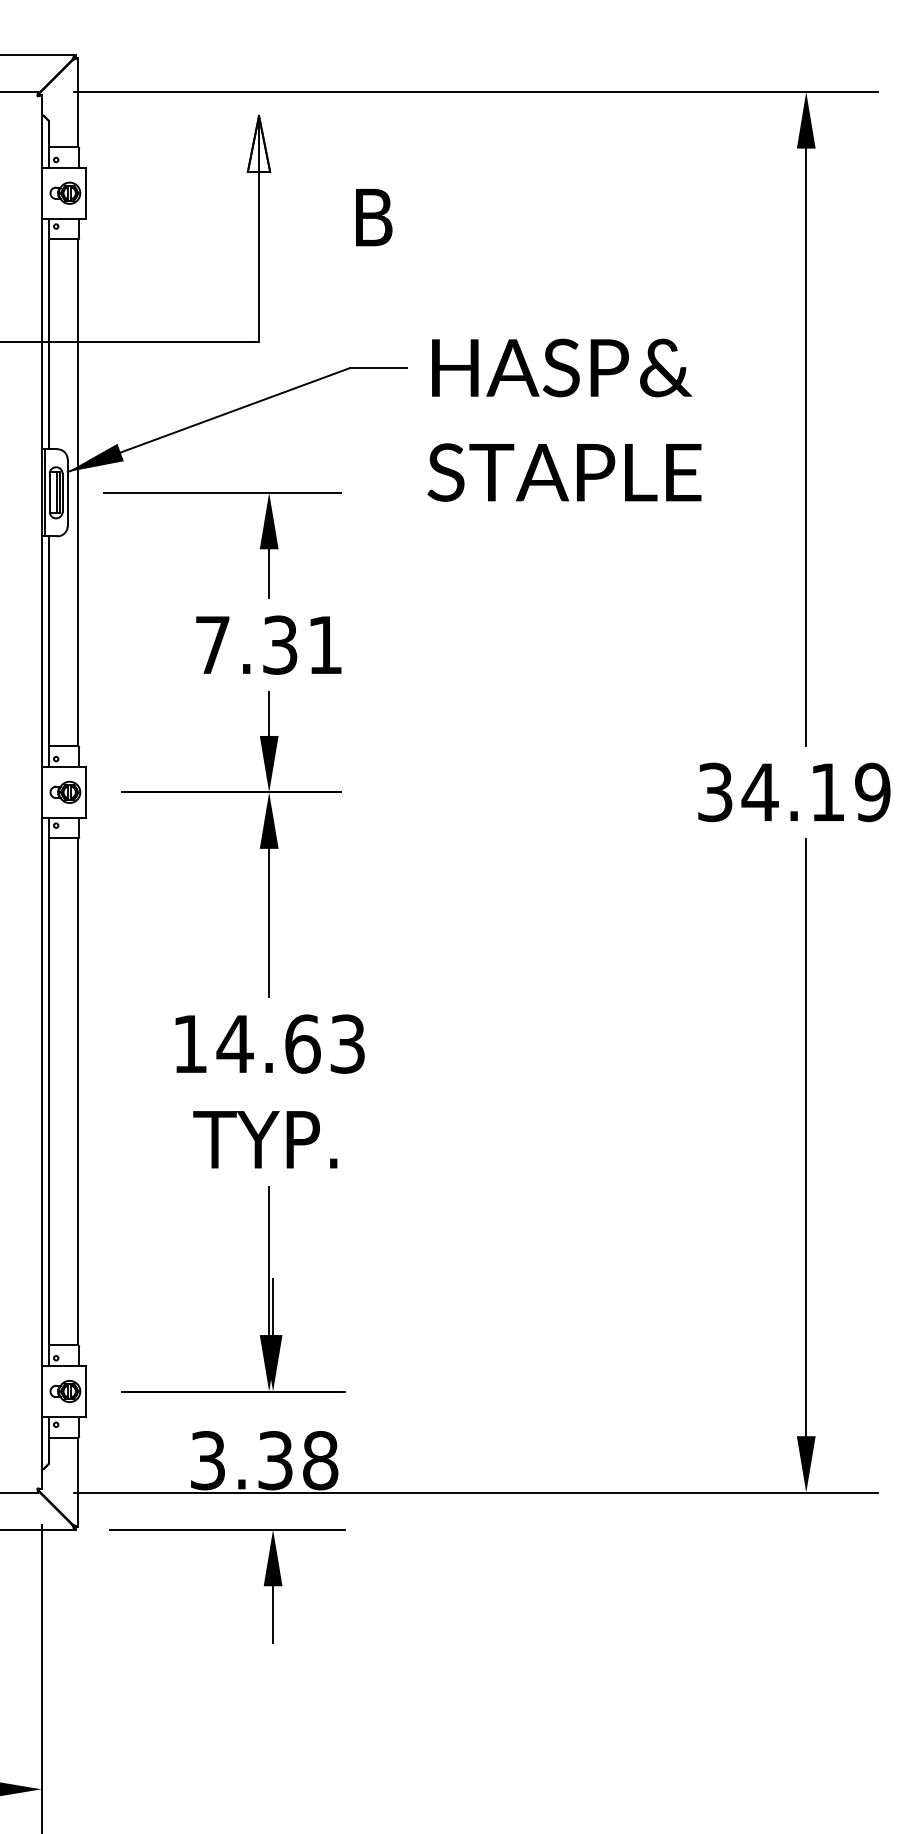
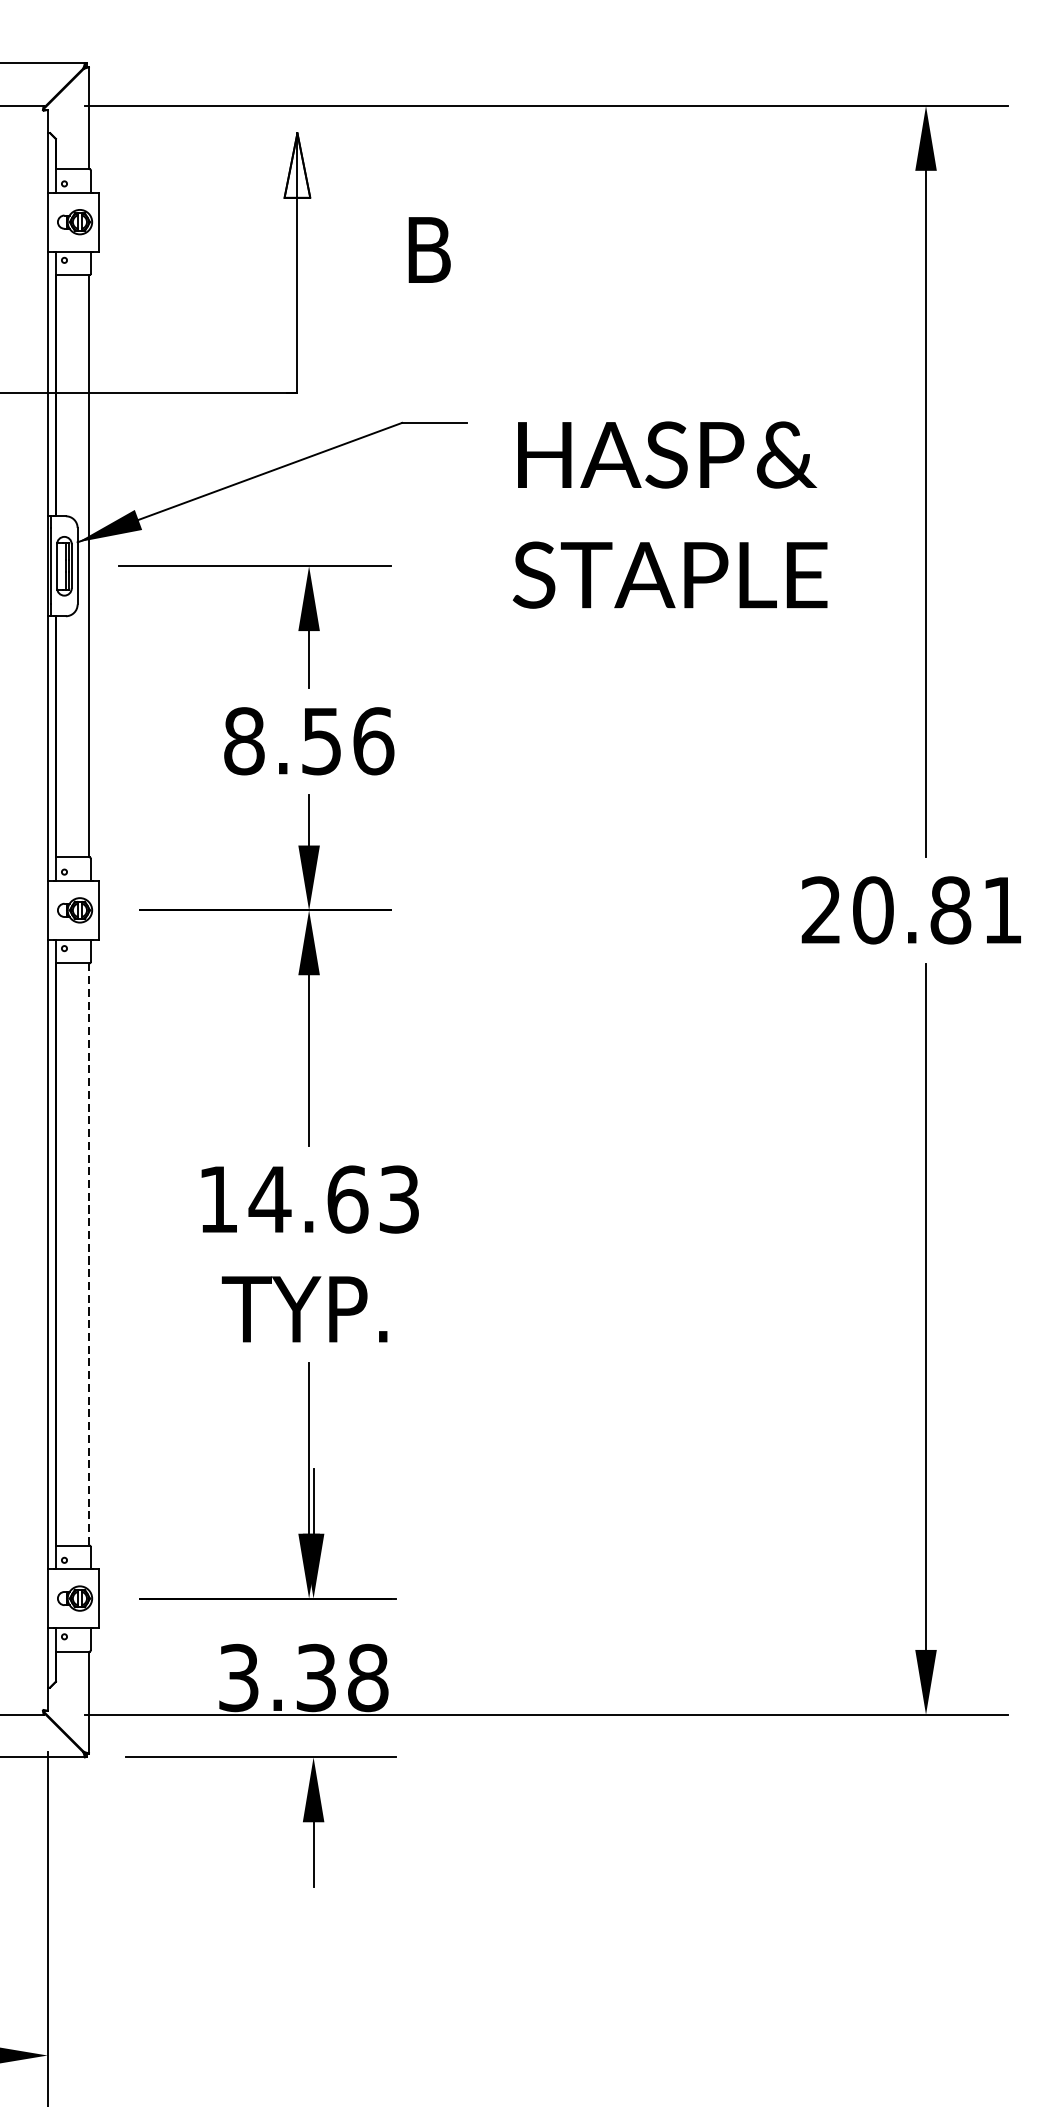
text: (564, 419) -> (670, 514), moved
text: (269, 644) -> (309, 740), 7.31 -> 8.56
text: (794, 792) -> (912, 910), 34.19 -> 20.81
line: (77, 1092) -> (88, 1255), solid -> dashed

